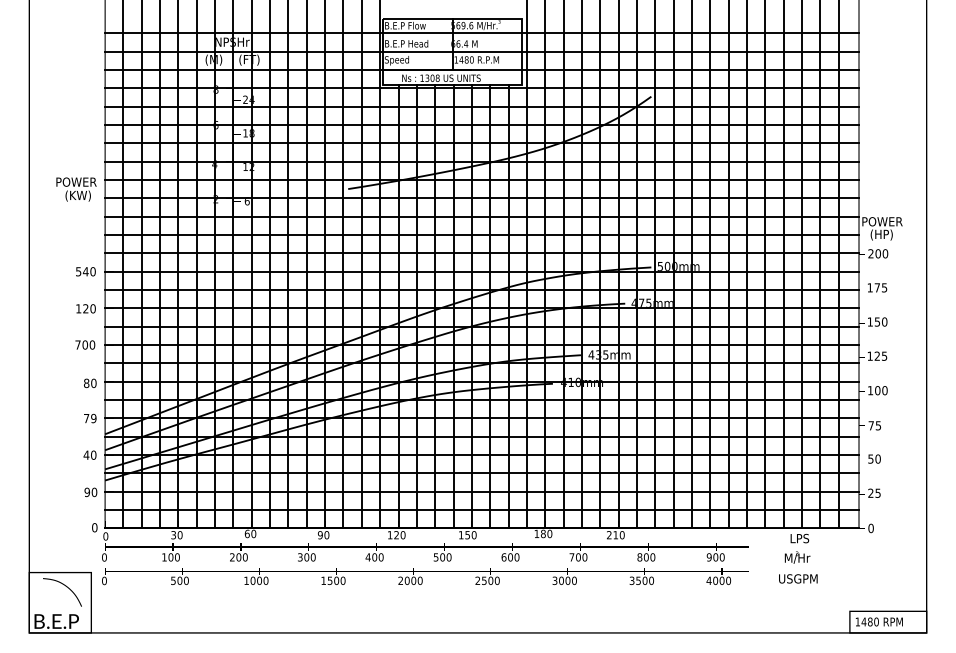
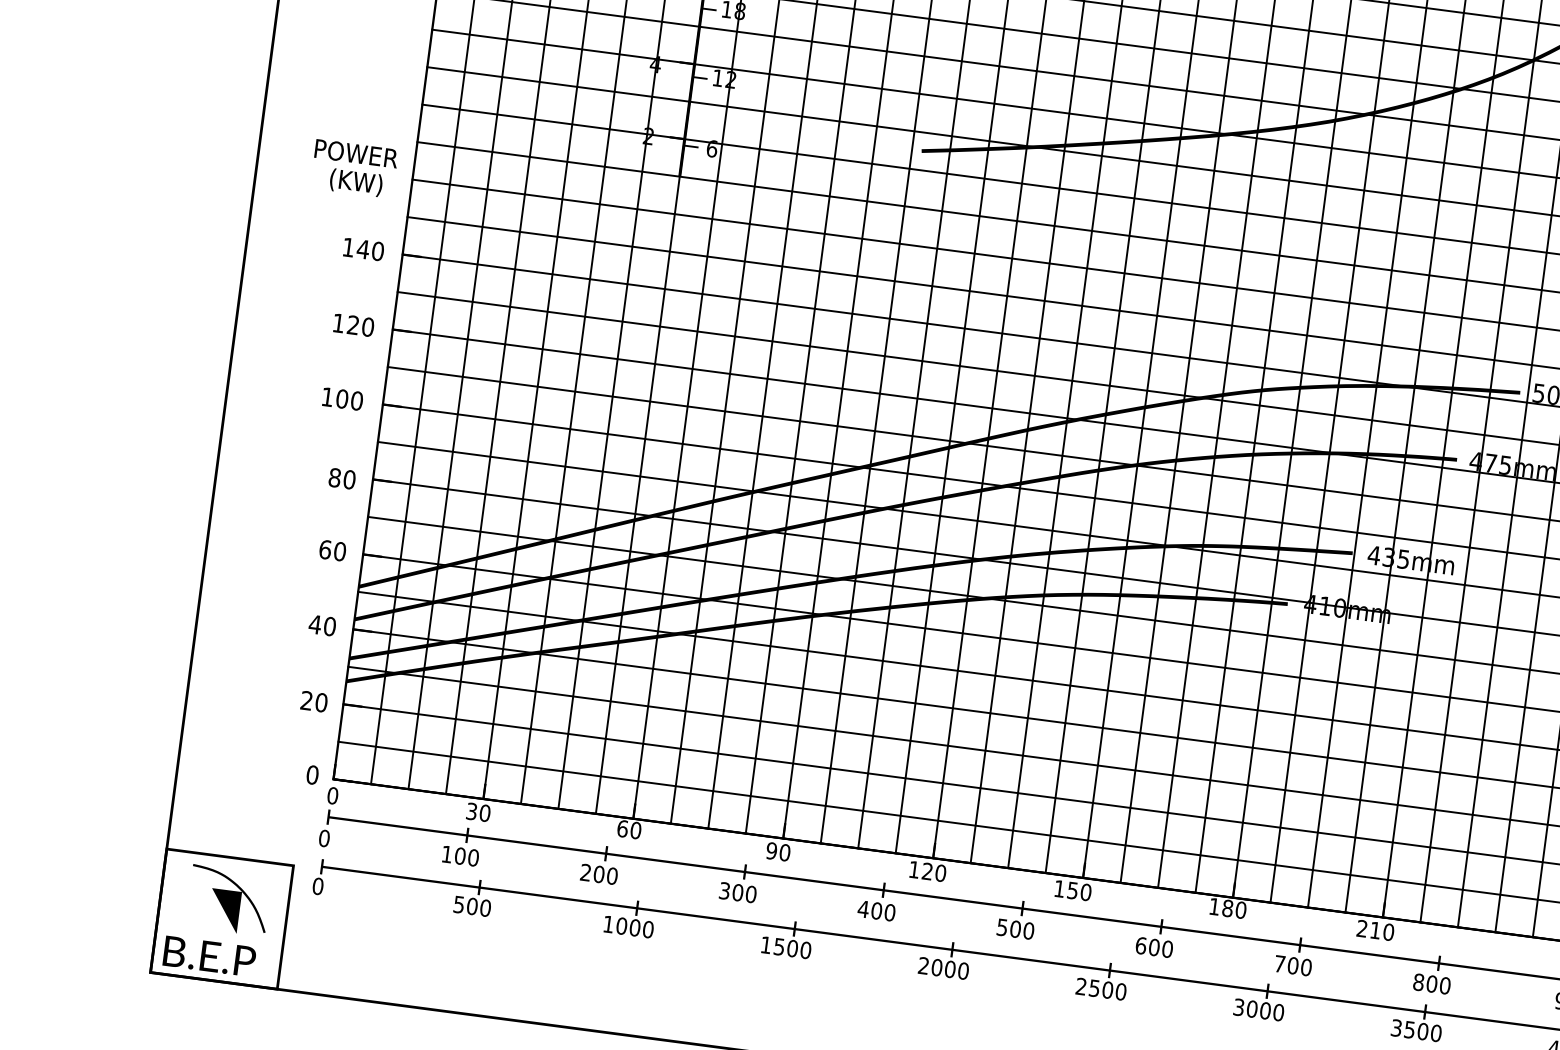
text: (76, 189) -> (354, 168), moved
text: (78, 271) -> (348, 246), 540 -> 140
text: (77, 344) -> (326, 395), 700 -> 100
text: (89, 418) -> (331, 550), 79 -> 60
text: (87, 492) -> (307, 701), 90 -> 20
fill: (60, 598) -> (223, 910), added

